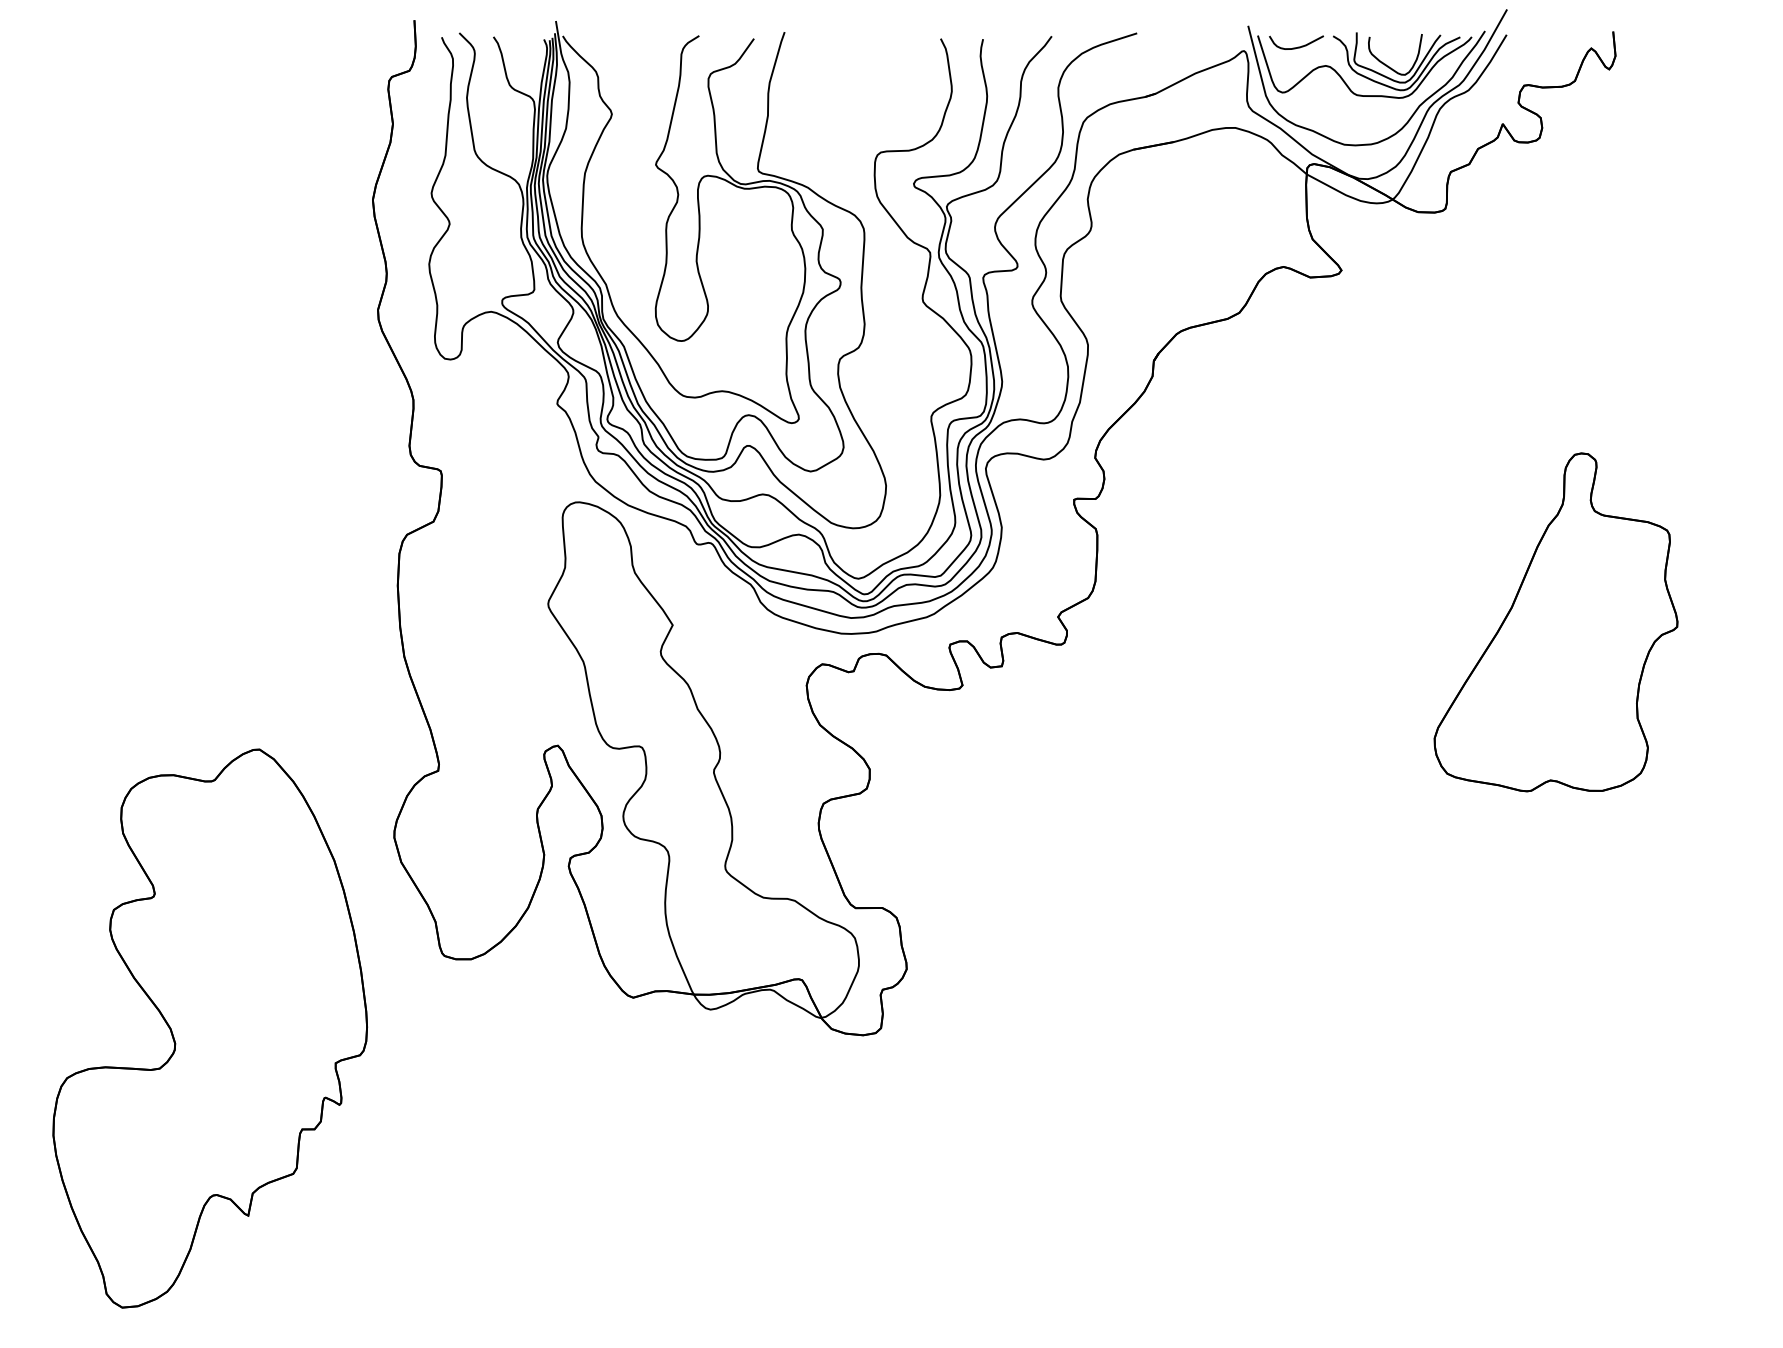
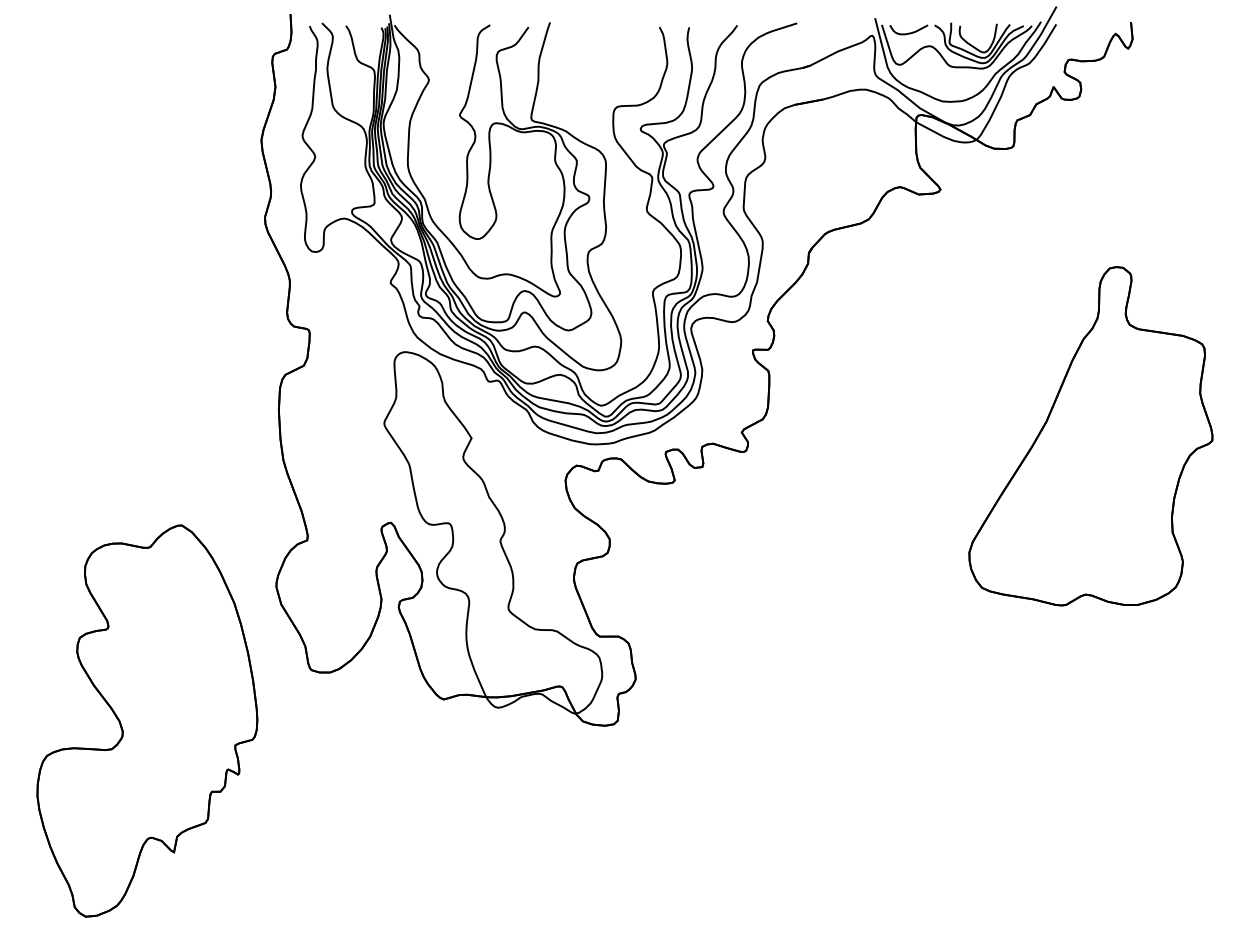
part: (1555, 622) -> (1090, 436), size x1.43

